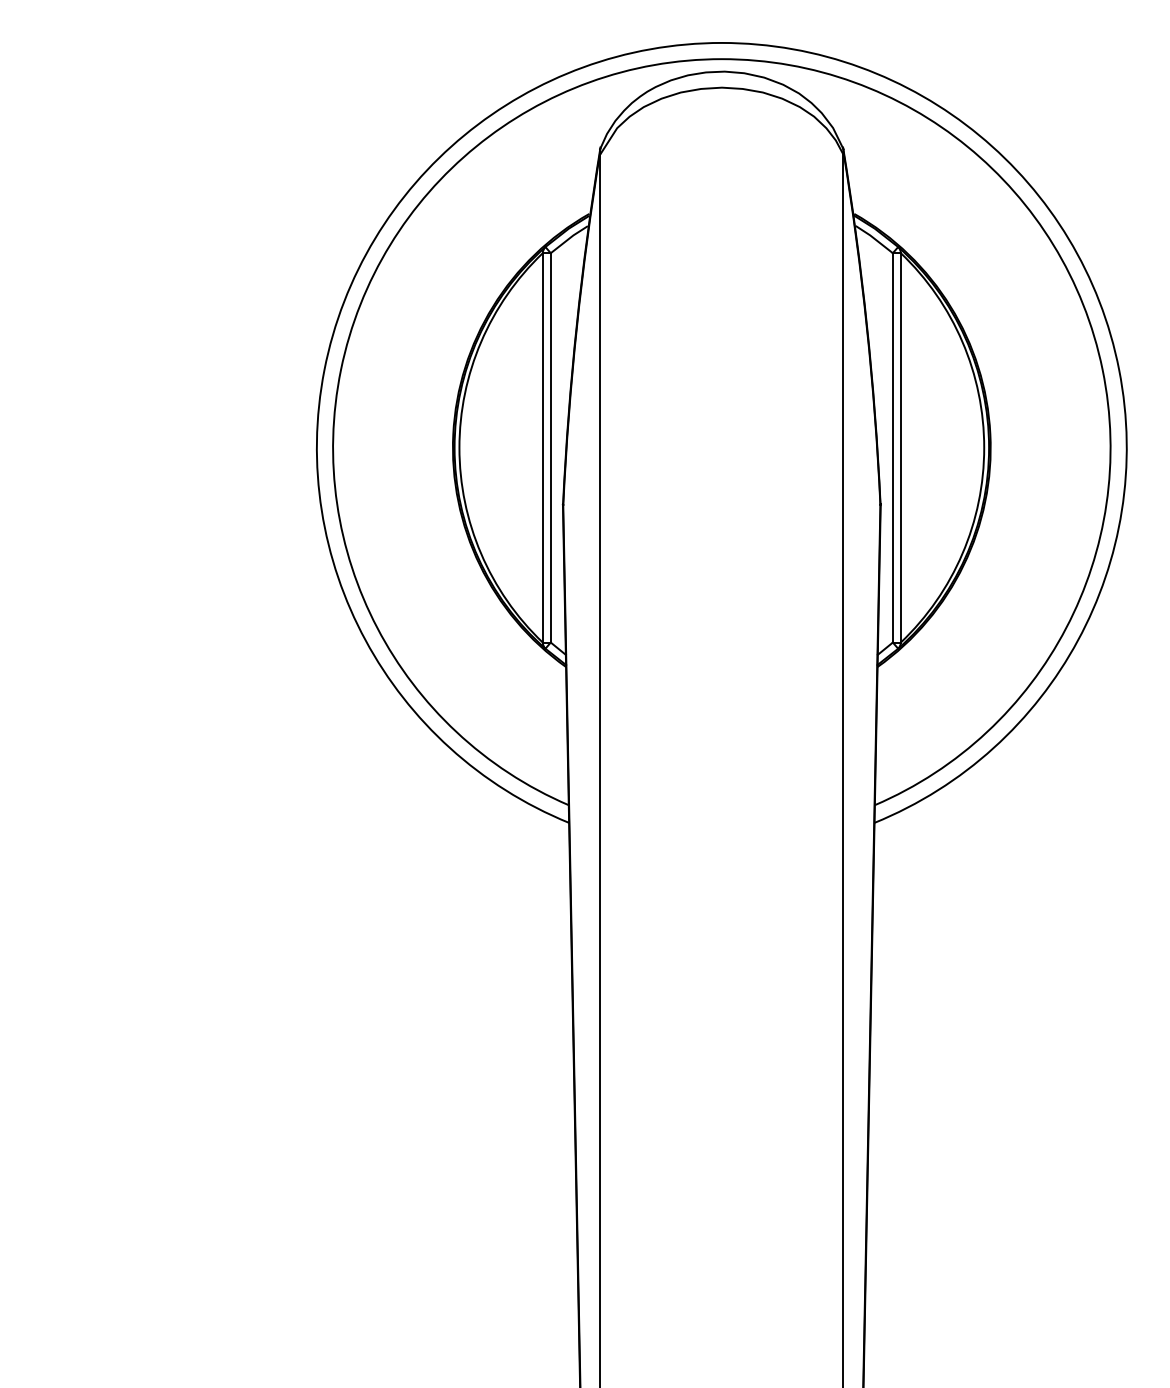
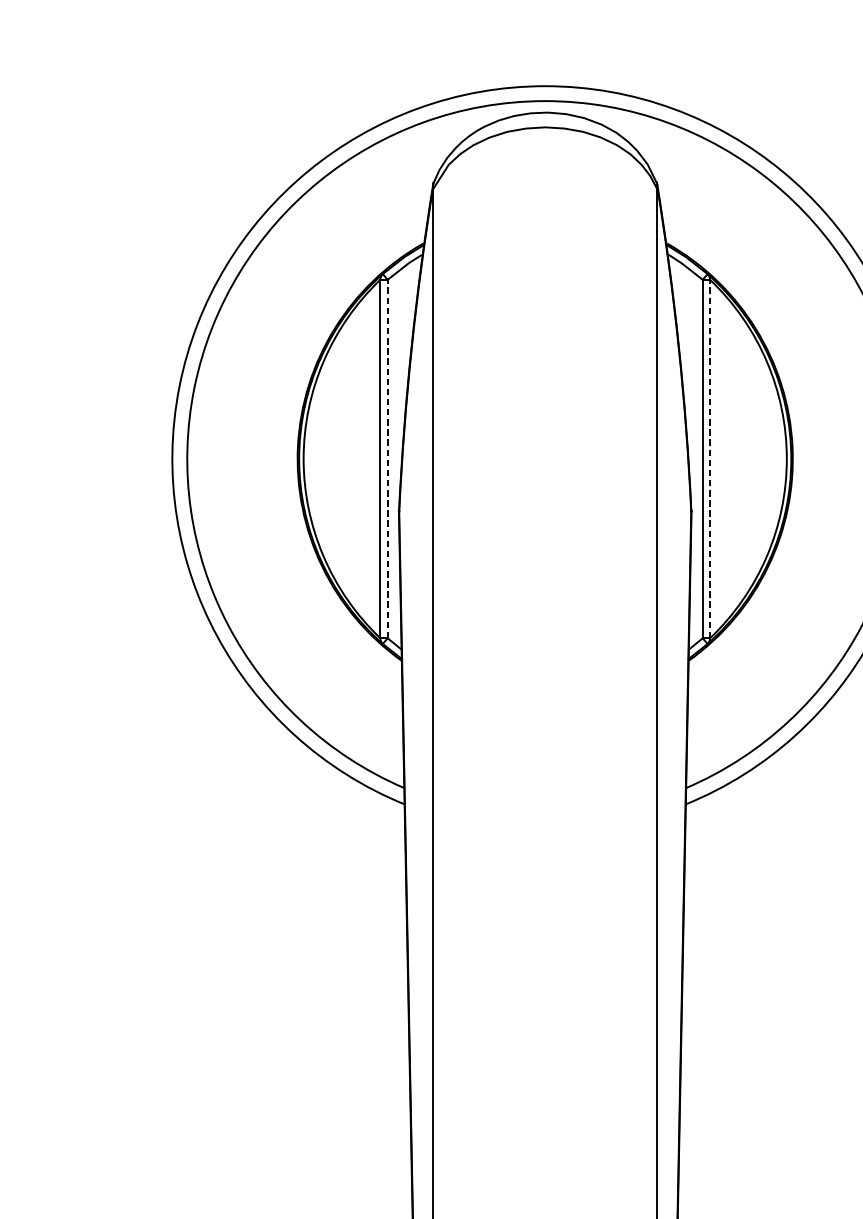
line: (550, 447) -> (387, 458), solid -> dashed
line: (900, 447) -> (709, 458), solid -> dashed

